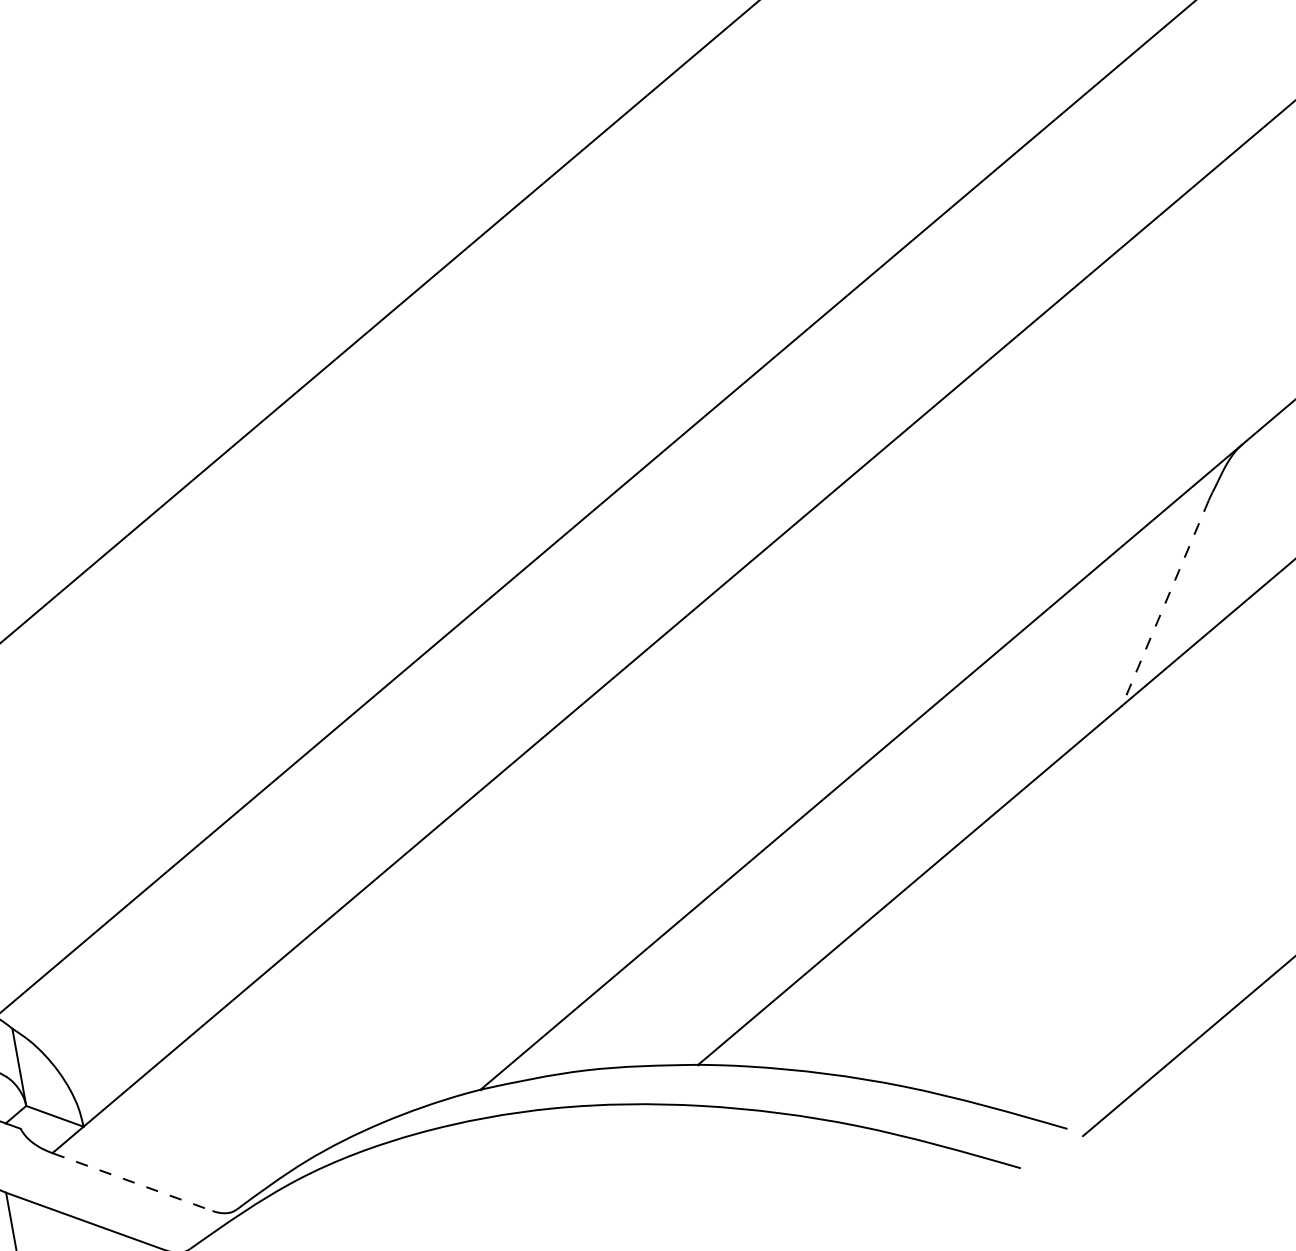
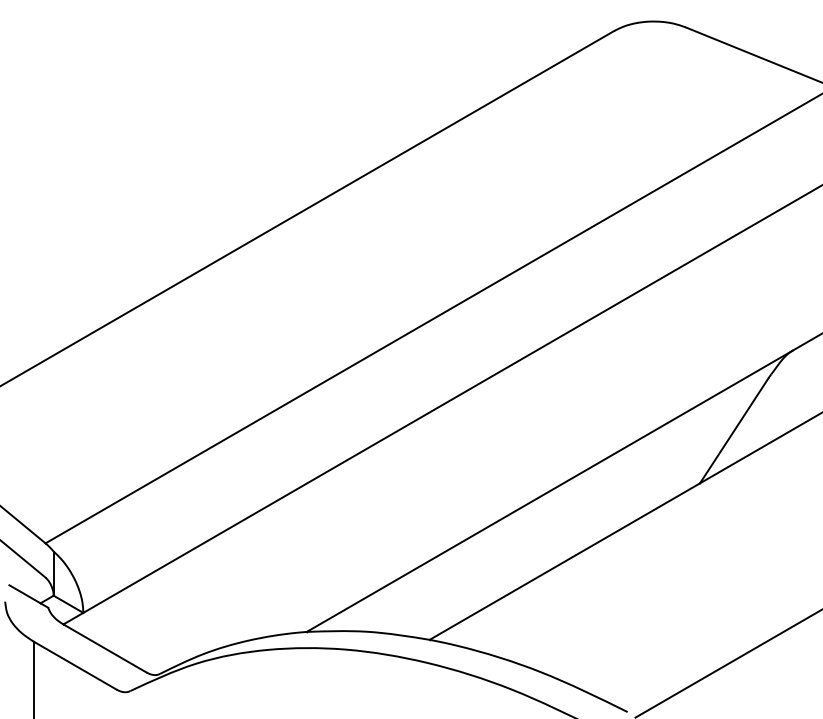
line: (1165, 602) -> (734, 430), dashed -> solid
line: (131, 1182) -> (104, 648), dashed -> solid

